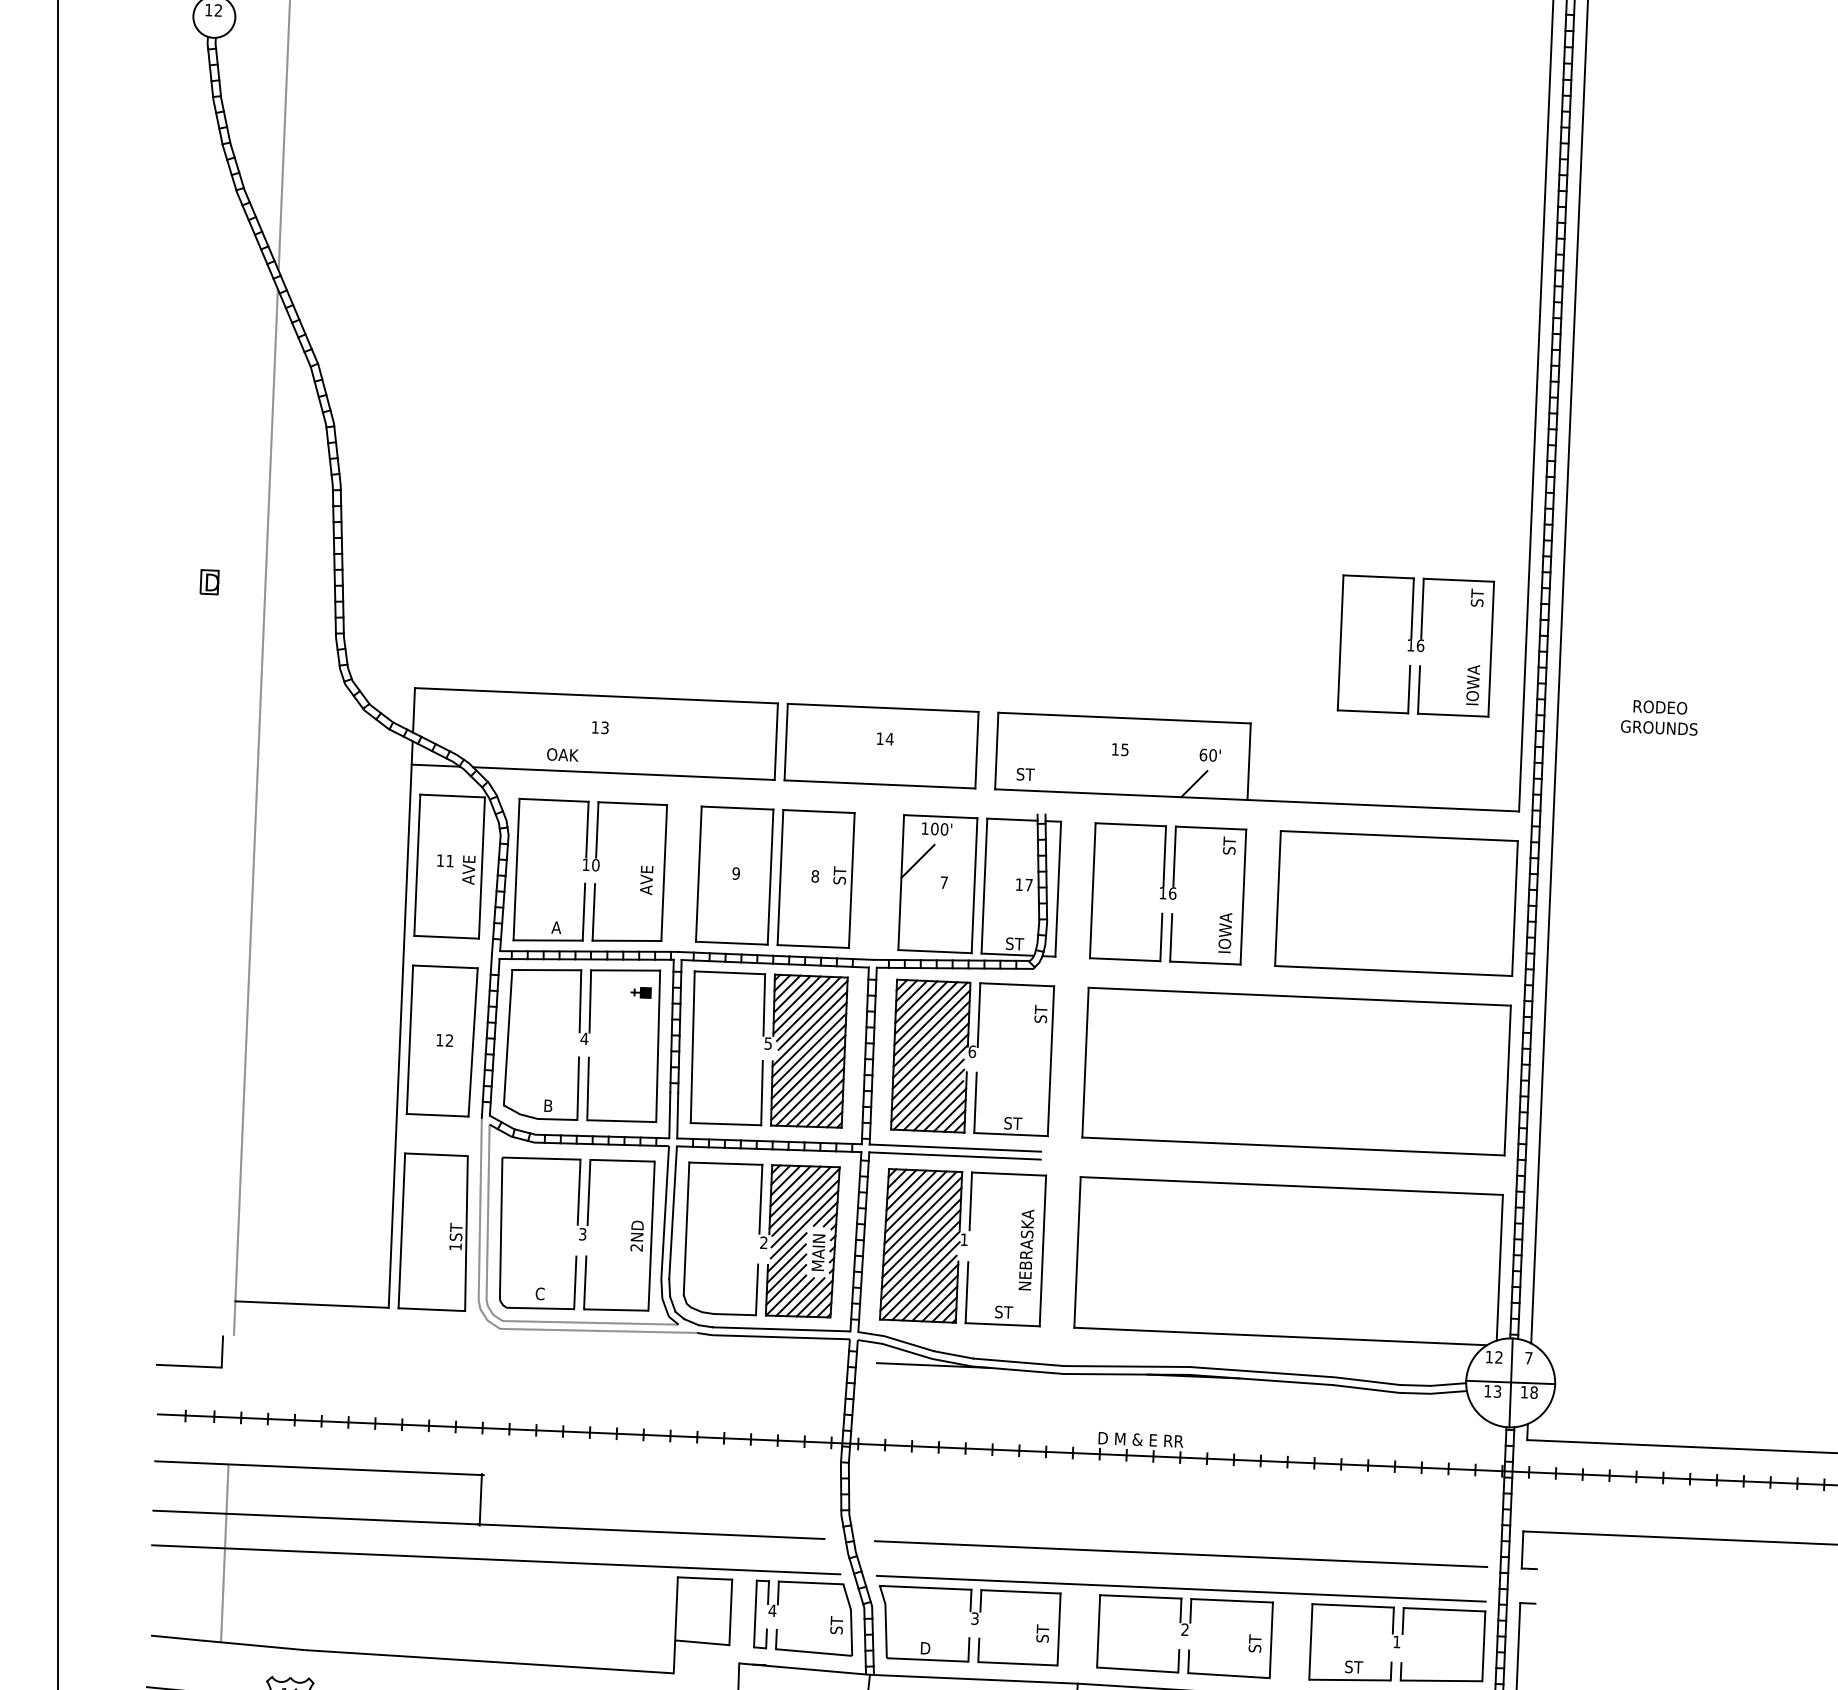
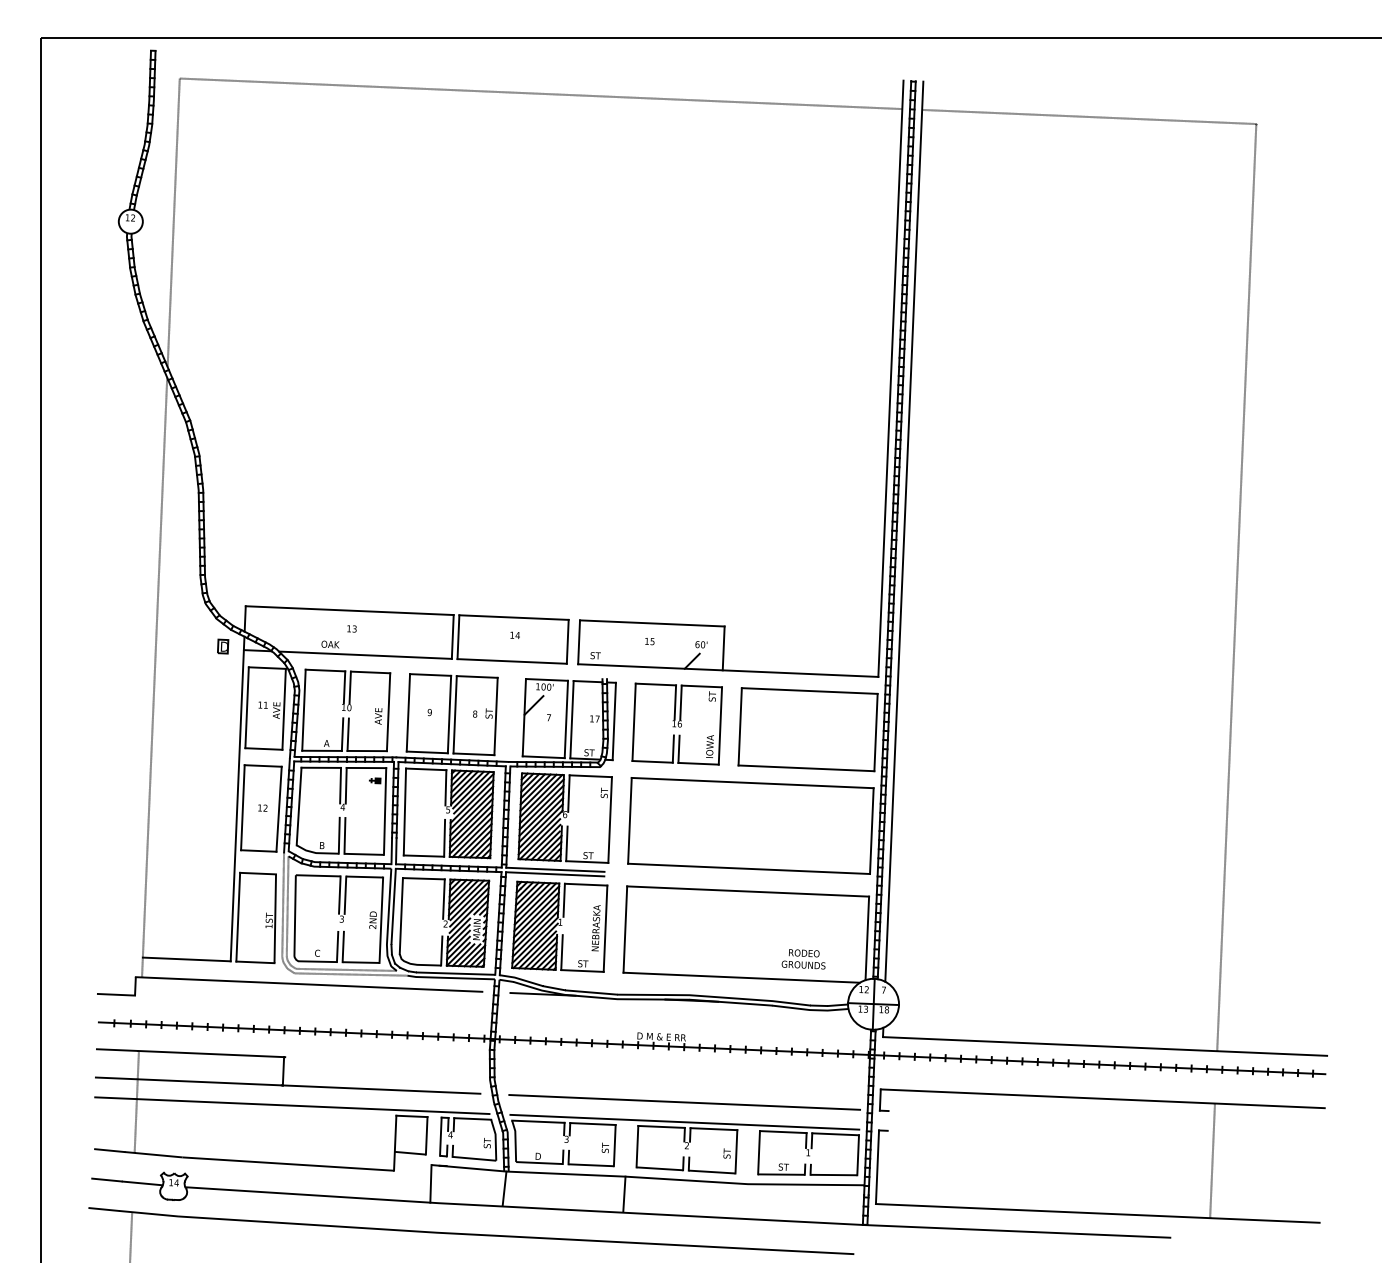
part: (210, 582) -> (223, 646), moved
part: (1414, 644) -> (818, 581), removed
text: (1658, 718) -> (803, 959), moved
line: (524, 1348) -> (308, 984), added

